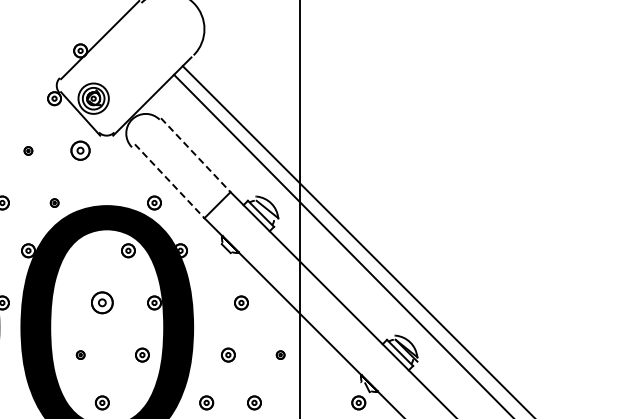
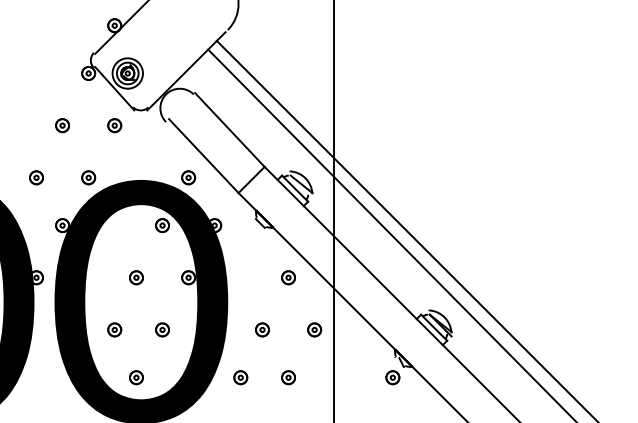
part: (28, 150) -> (62, 125), size x1.67
part: (80, 150) -> (114, 125), size x0.71
line: (195, 155) -> (229, 130), dashed -> solid
line: (169, 181) -> (203, 156), dashed -> solid
part: (54, 202) -> (88, 177), size x1.67
part: (102, 302) -> (136, 277), size x0.62
part: (241, 302) -> (288, 277), moved
part: (80, 354) -> (114, 329), size x1.67
part: (142, 354) -> (162, 329), moved
part: (280, 354) -> (314, 329), size x1.67

